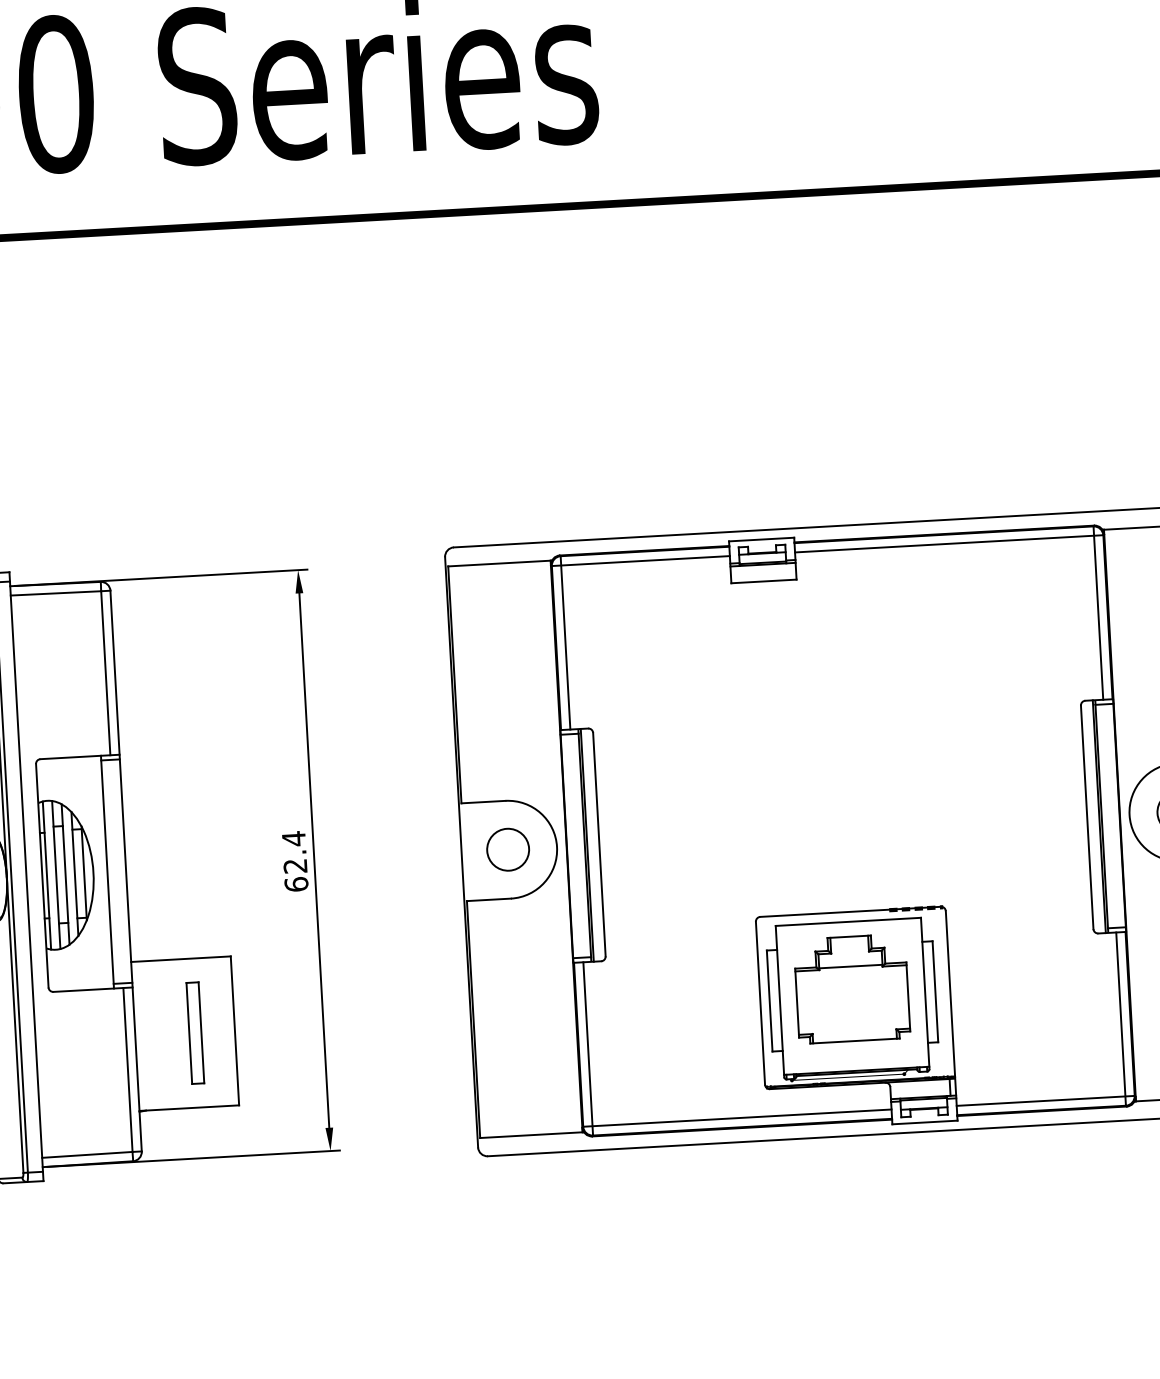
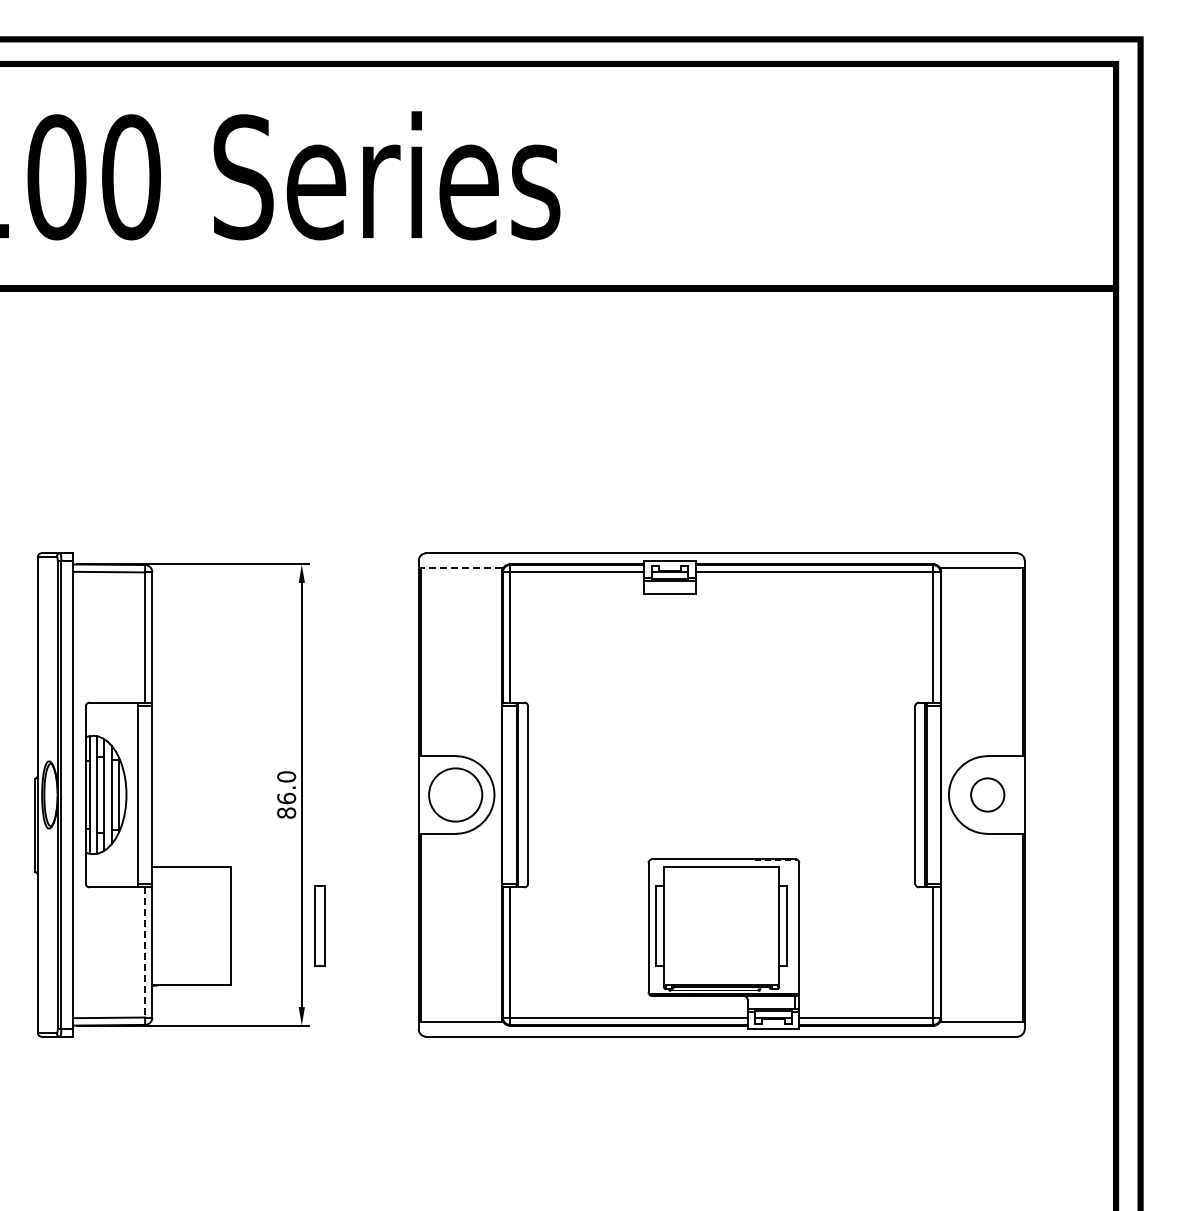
line: (499, 564) -> (461, 568), solid -> dashed
circle: (507, 849) -> (455, 794), size x1.6
text: (295, 861) -> (286, 794), 62.4 -> 86.0
part: (851, 989) -> (721, 920), removed
part: (194, 1032) -> (319, 925), moved
line: (128, 1069) -> (145, 952), solid -> dashed

